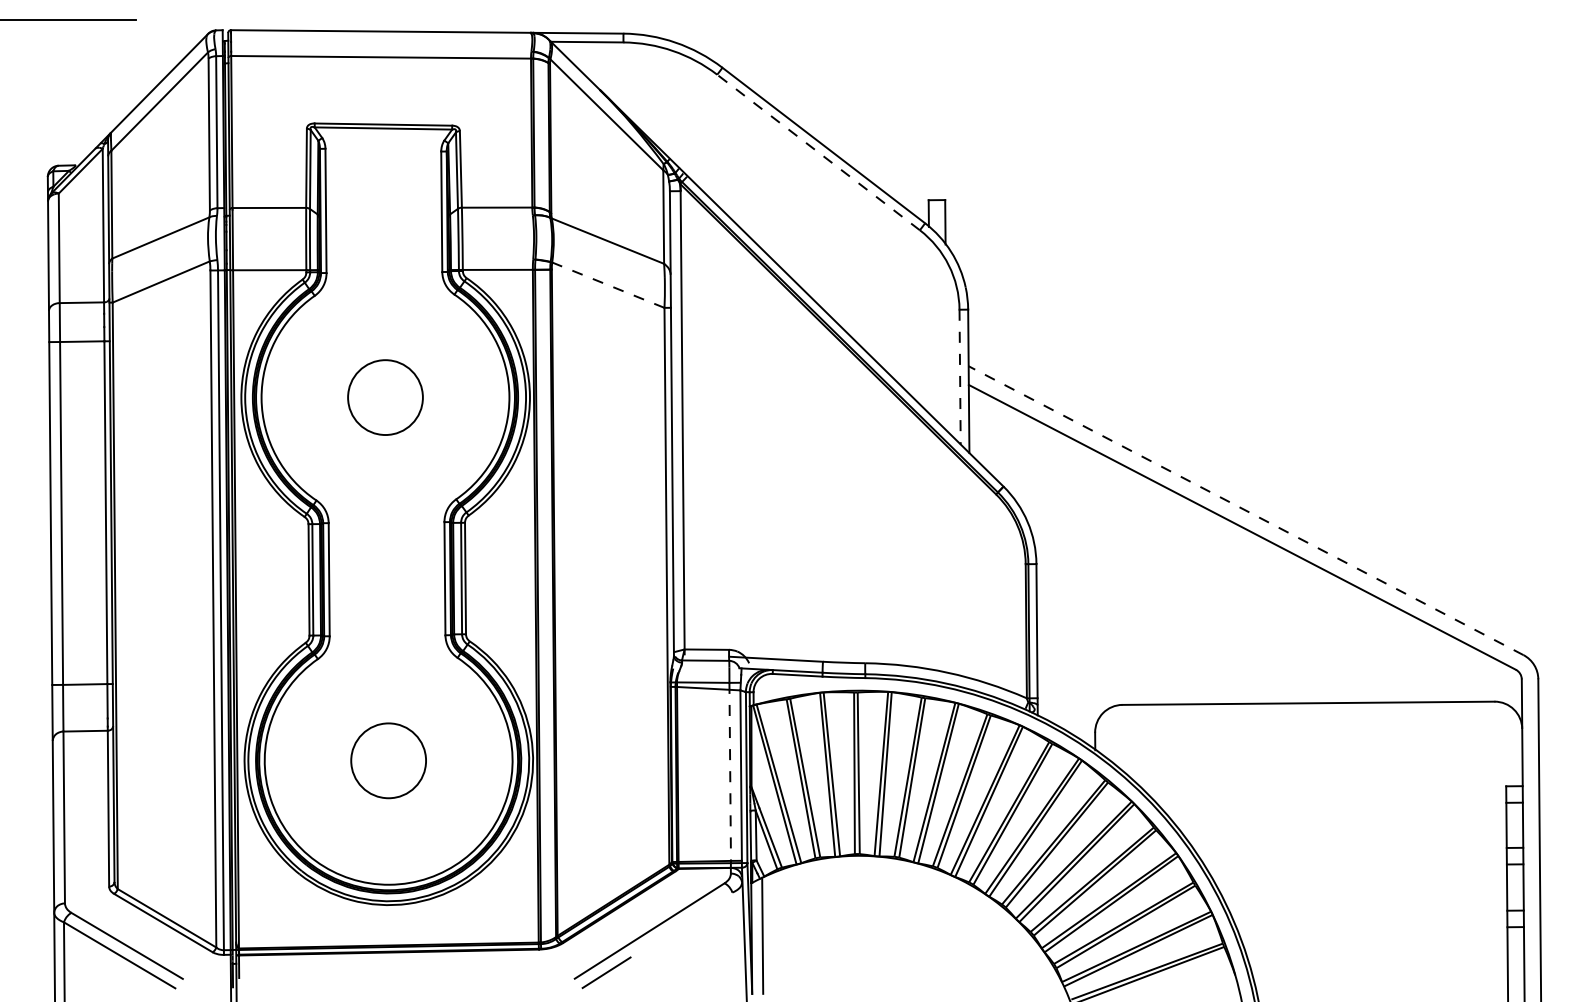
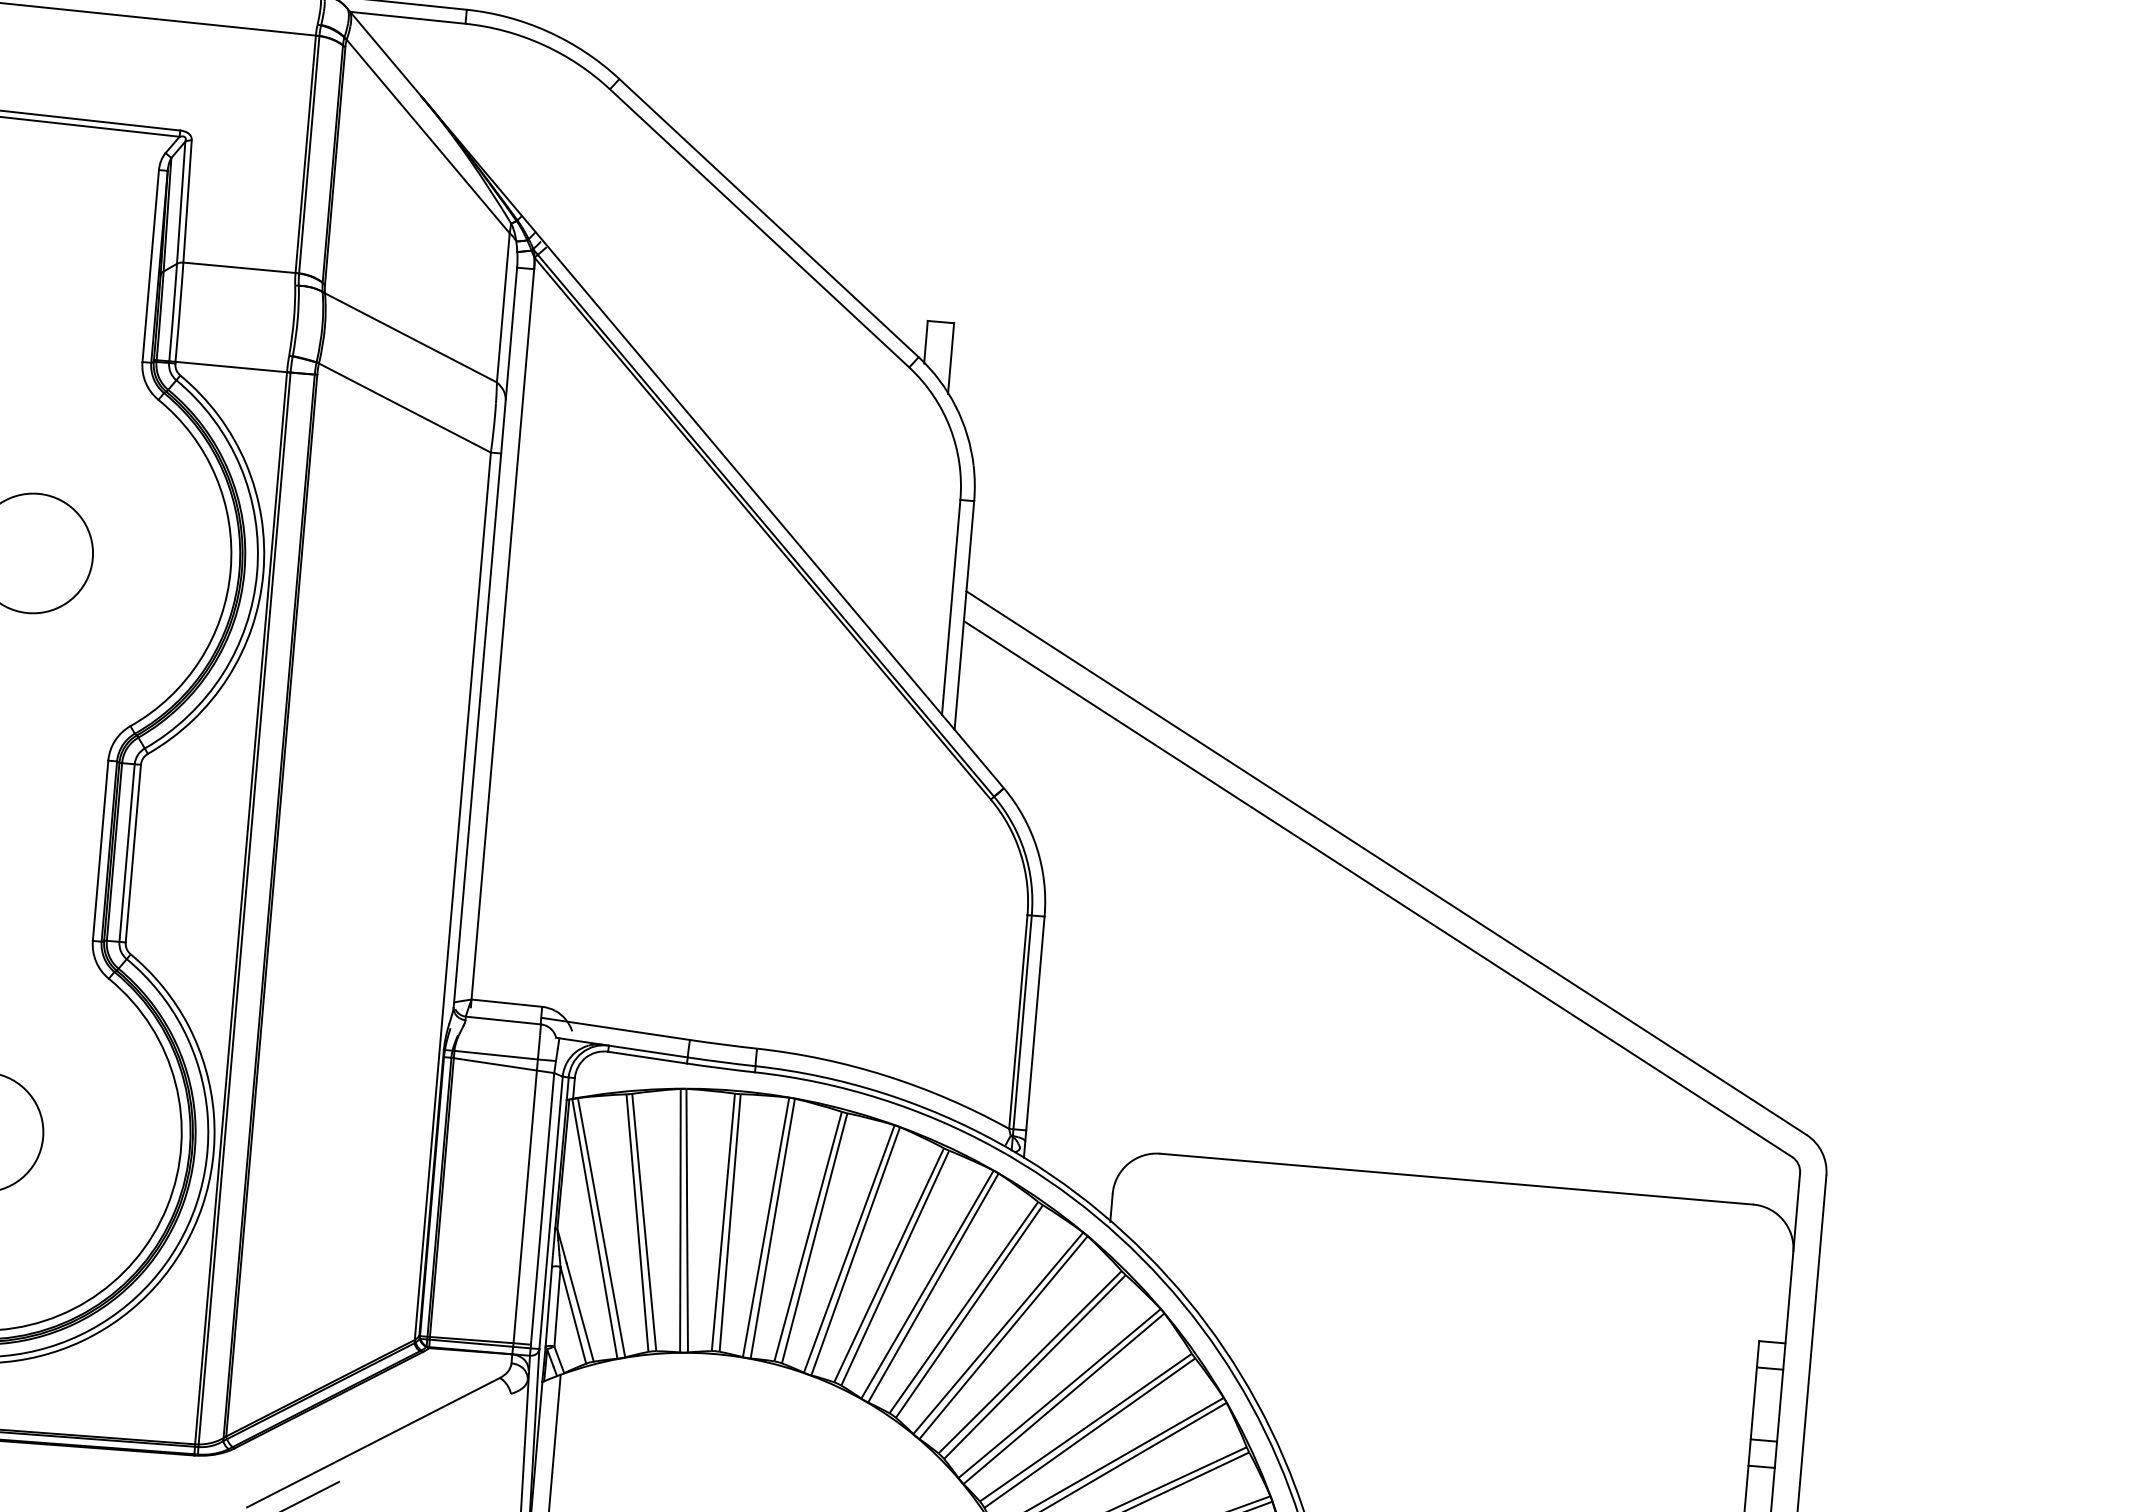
line: (818, 152) -> (759, 228), dashed -> solid
line: (607, 284) -> (403, 406), dashed -> solid
line: (960, 377) -> (951, 608), dashed -> solid
line: (1246, 510) -> (1387, 862), dashed -> solid
line: (730, 772) -> (526, 1202), dashed -> solid

